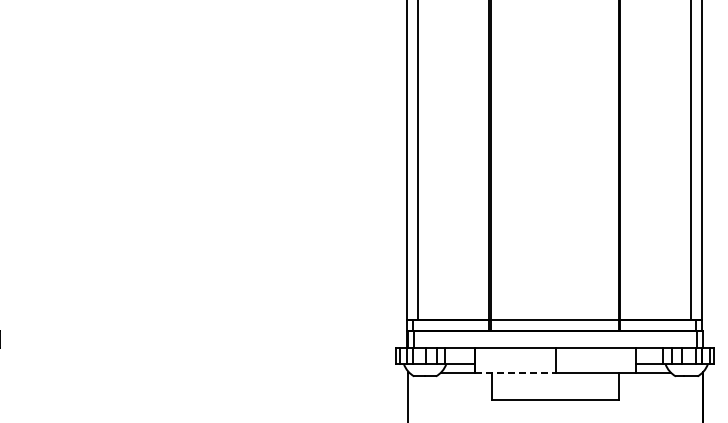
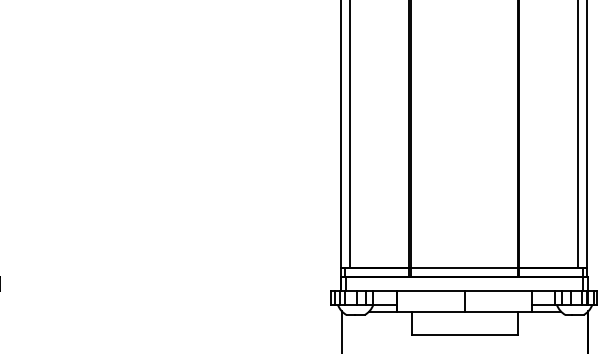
line: (516, 372) -> (432, 311), dashed -> solid

